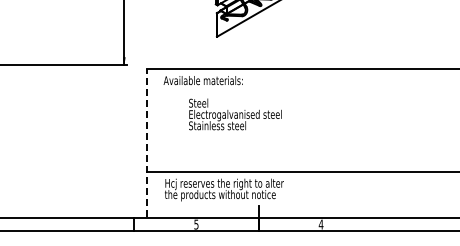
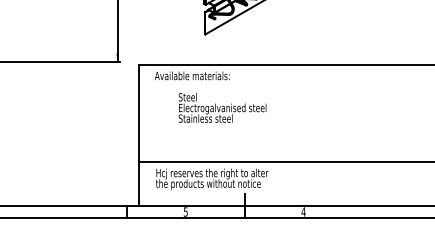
line: (146, 142) -> (138, 134), dashed -> solid

